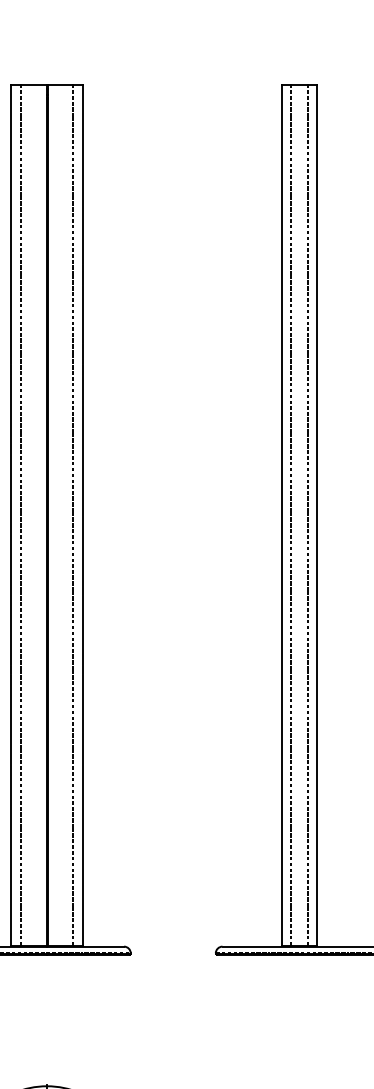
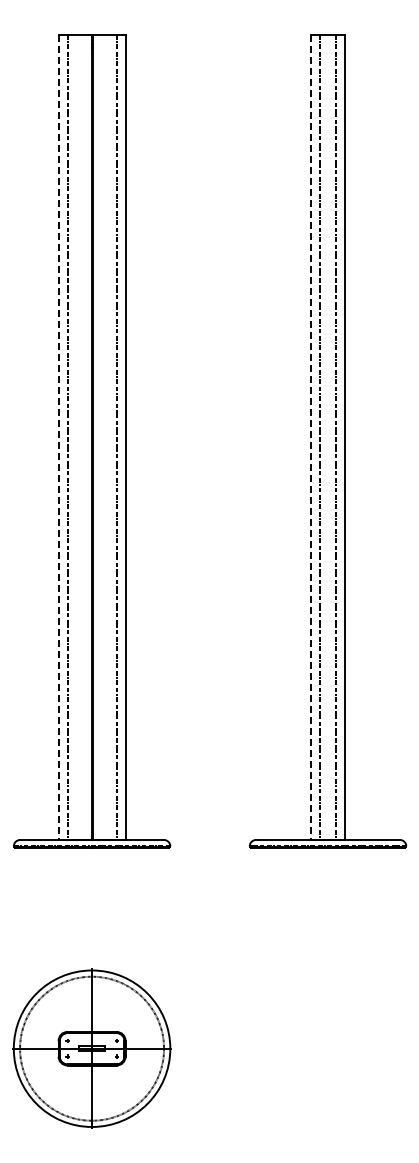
line: (11, 515) -> (58, 437), solid -> dashed
line: (281, 515) -> (311, 437), solid -> dashed

